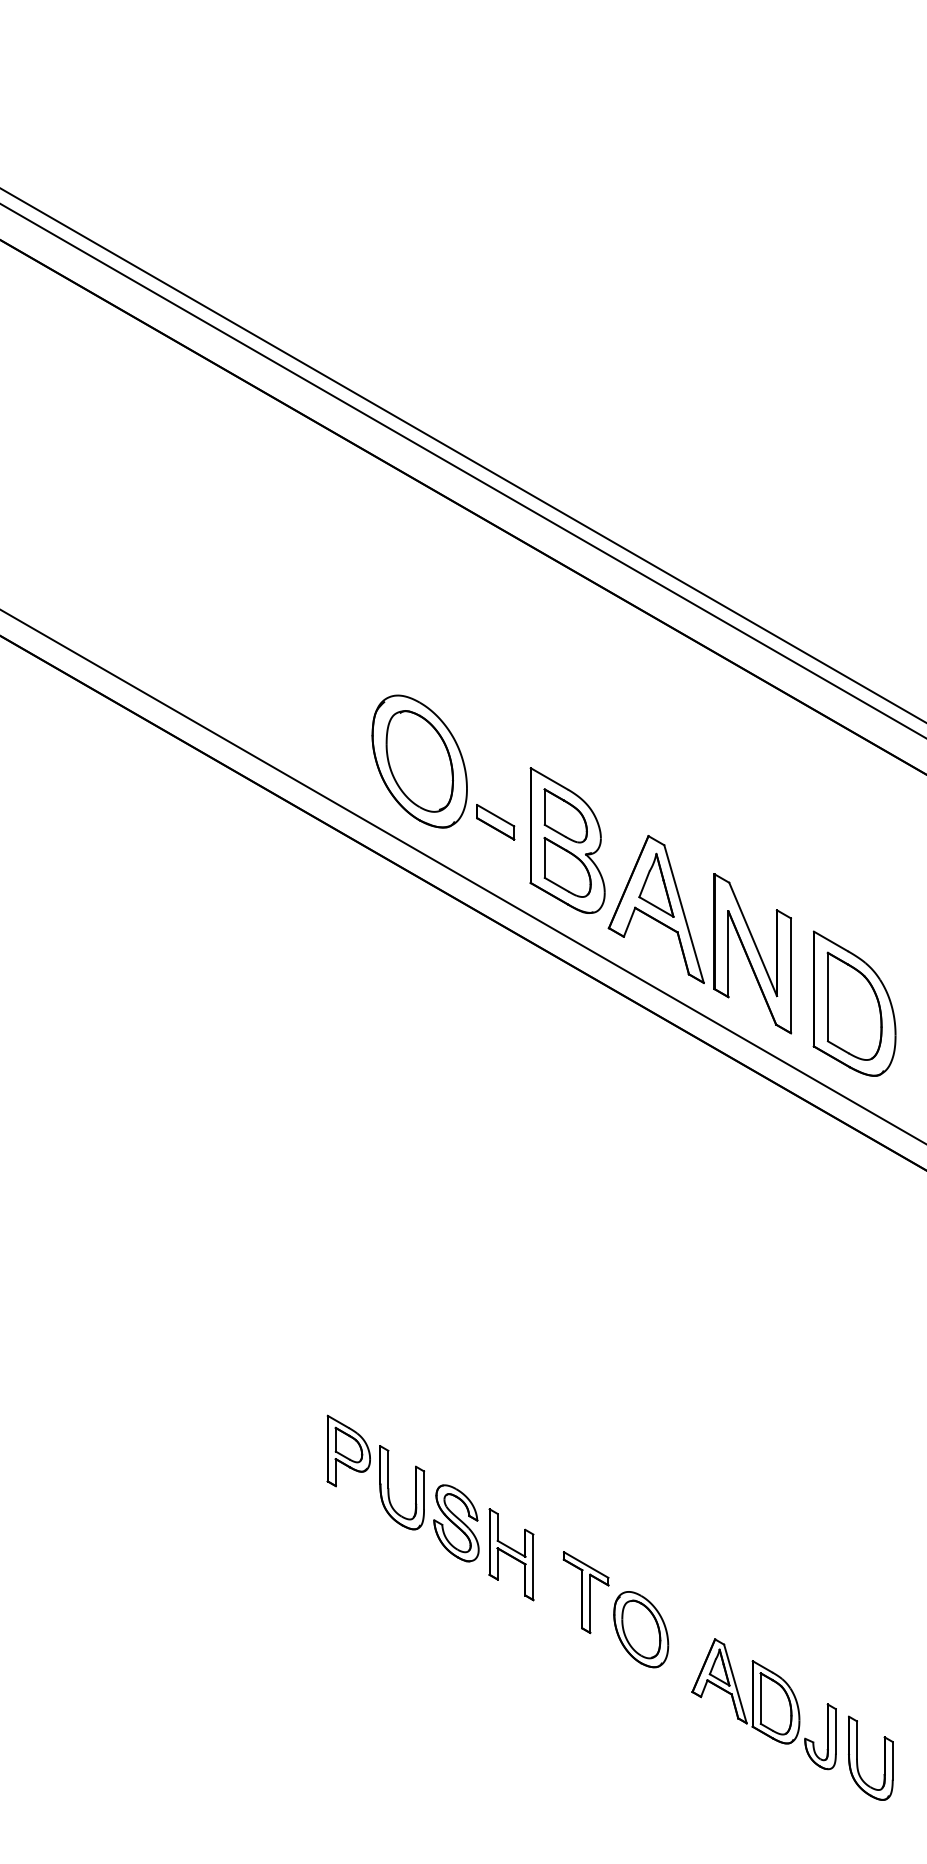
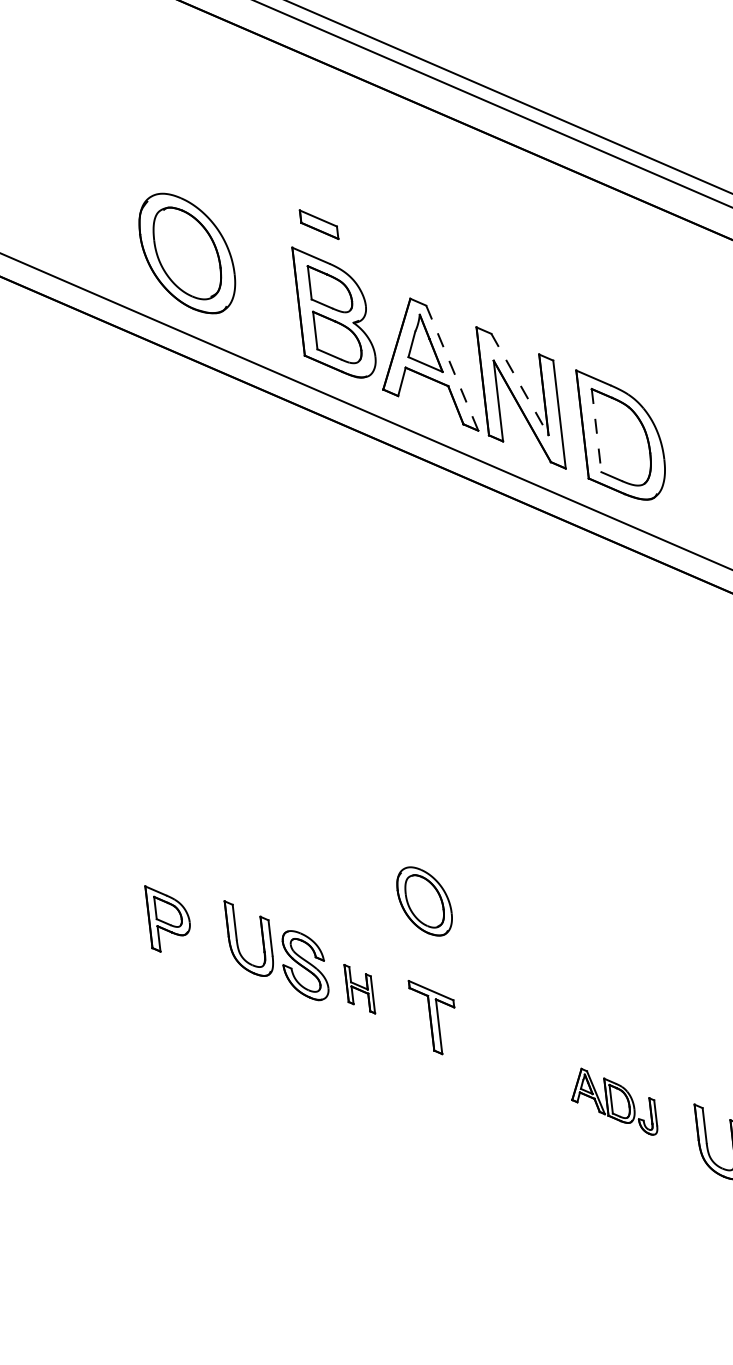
part: (495, 822) -> (318, 224), moved
line: (684, 914) -> (452, 368), solid -> dashed
line: (753, 939) -> (520, 384), solid -> dashed
line: (827, 997) -> (596, 430), solid -> dashed
part: (348, 1450) -> (168, 916), moved
part: (511, 1554) -> (359, 988), size x0.6
part: (641, 1629) -> (424, 901), moved
part: (763, 1704) -> (612, 1102), size x0.6

